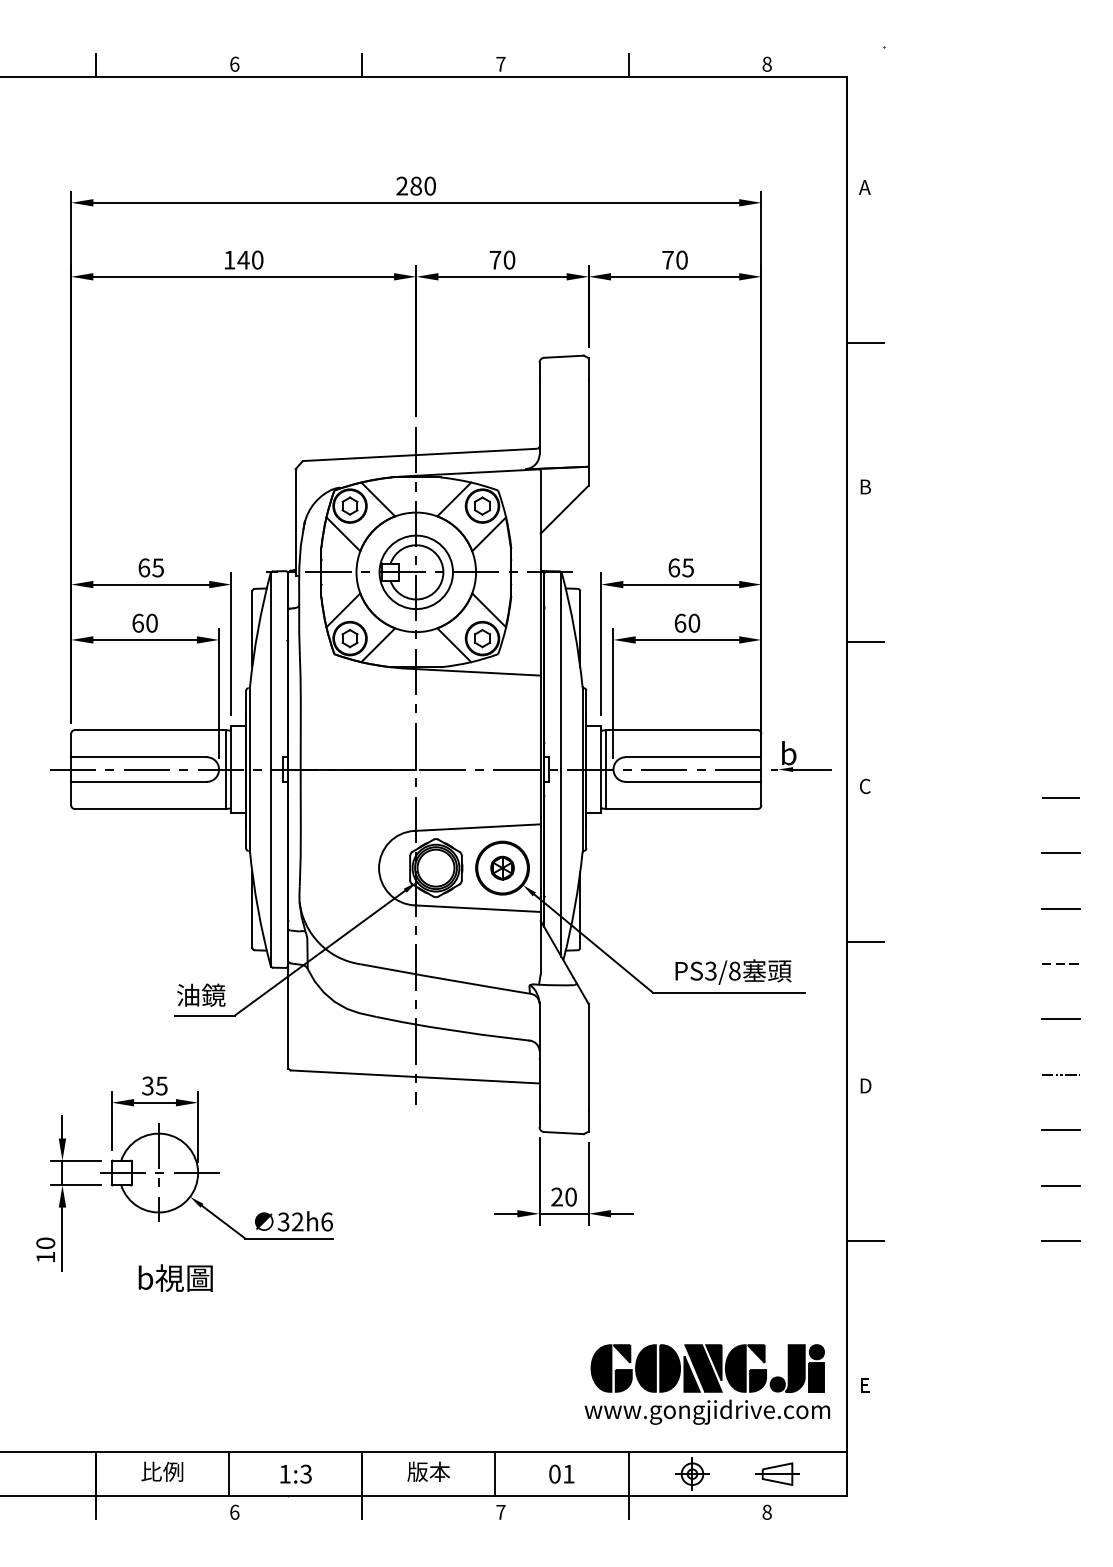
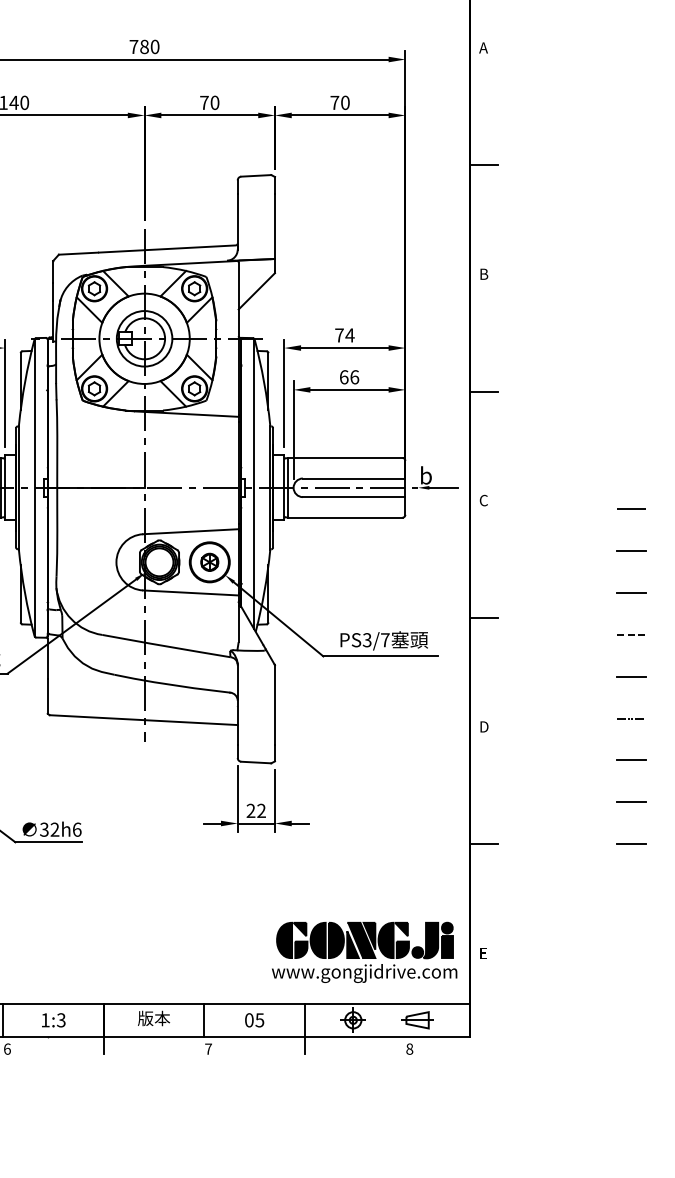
text: (402, 185) -> (134, 46), 280 -> 780
text: (681, 567) -> (345, 335), 65 -> 74
text: (694, 622) -> (354, 376), 60 -> 66
text: (734, 970) -> (385, 639), PS3/8 -> PS3/7
text: (570, 1196) -> (261, 810), 20 -> 22
text: (568, 1474) -> (259, 1020), 01 -> 05

